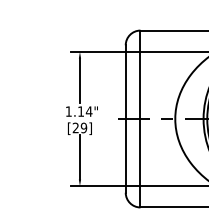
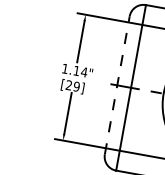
line: (125, 119) -> (116, 85), solid -> dashed

